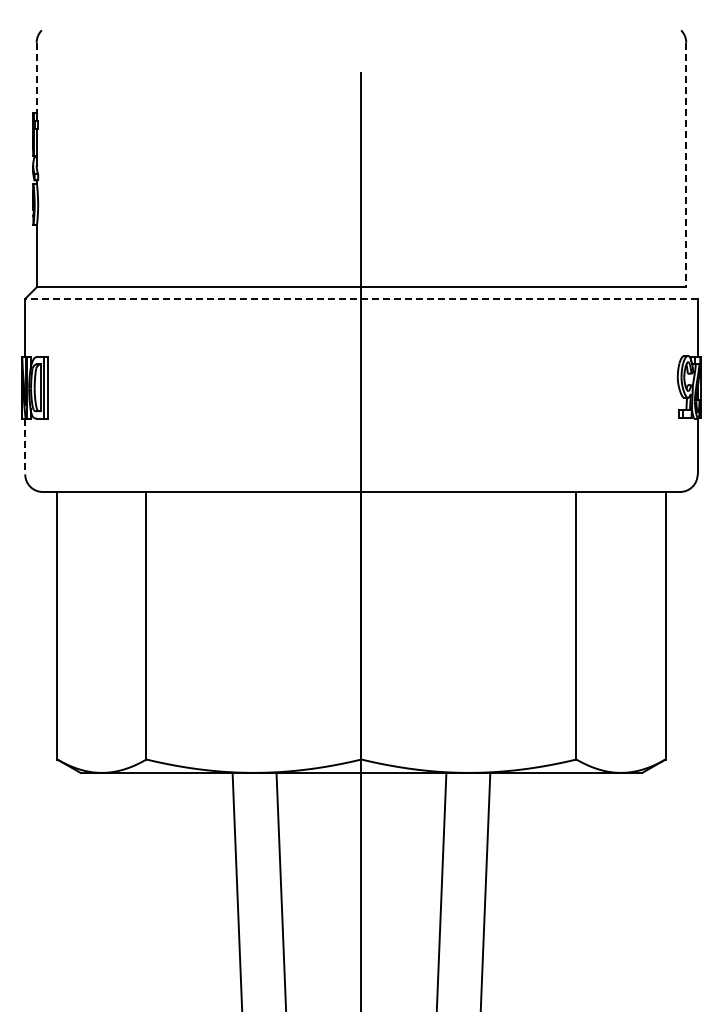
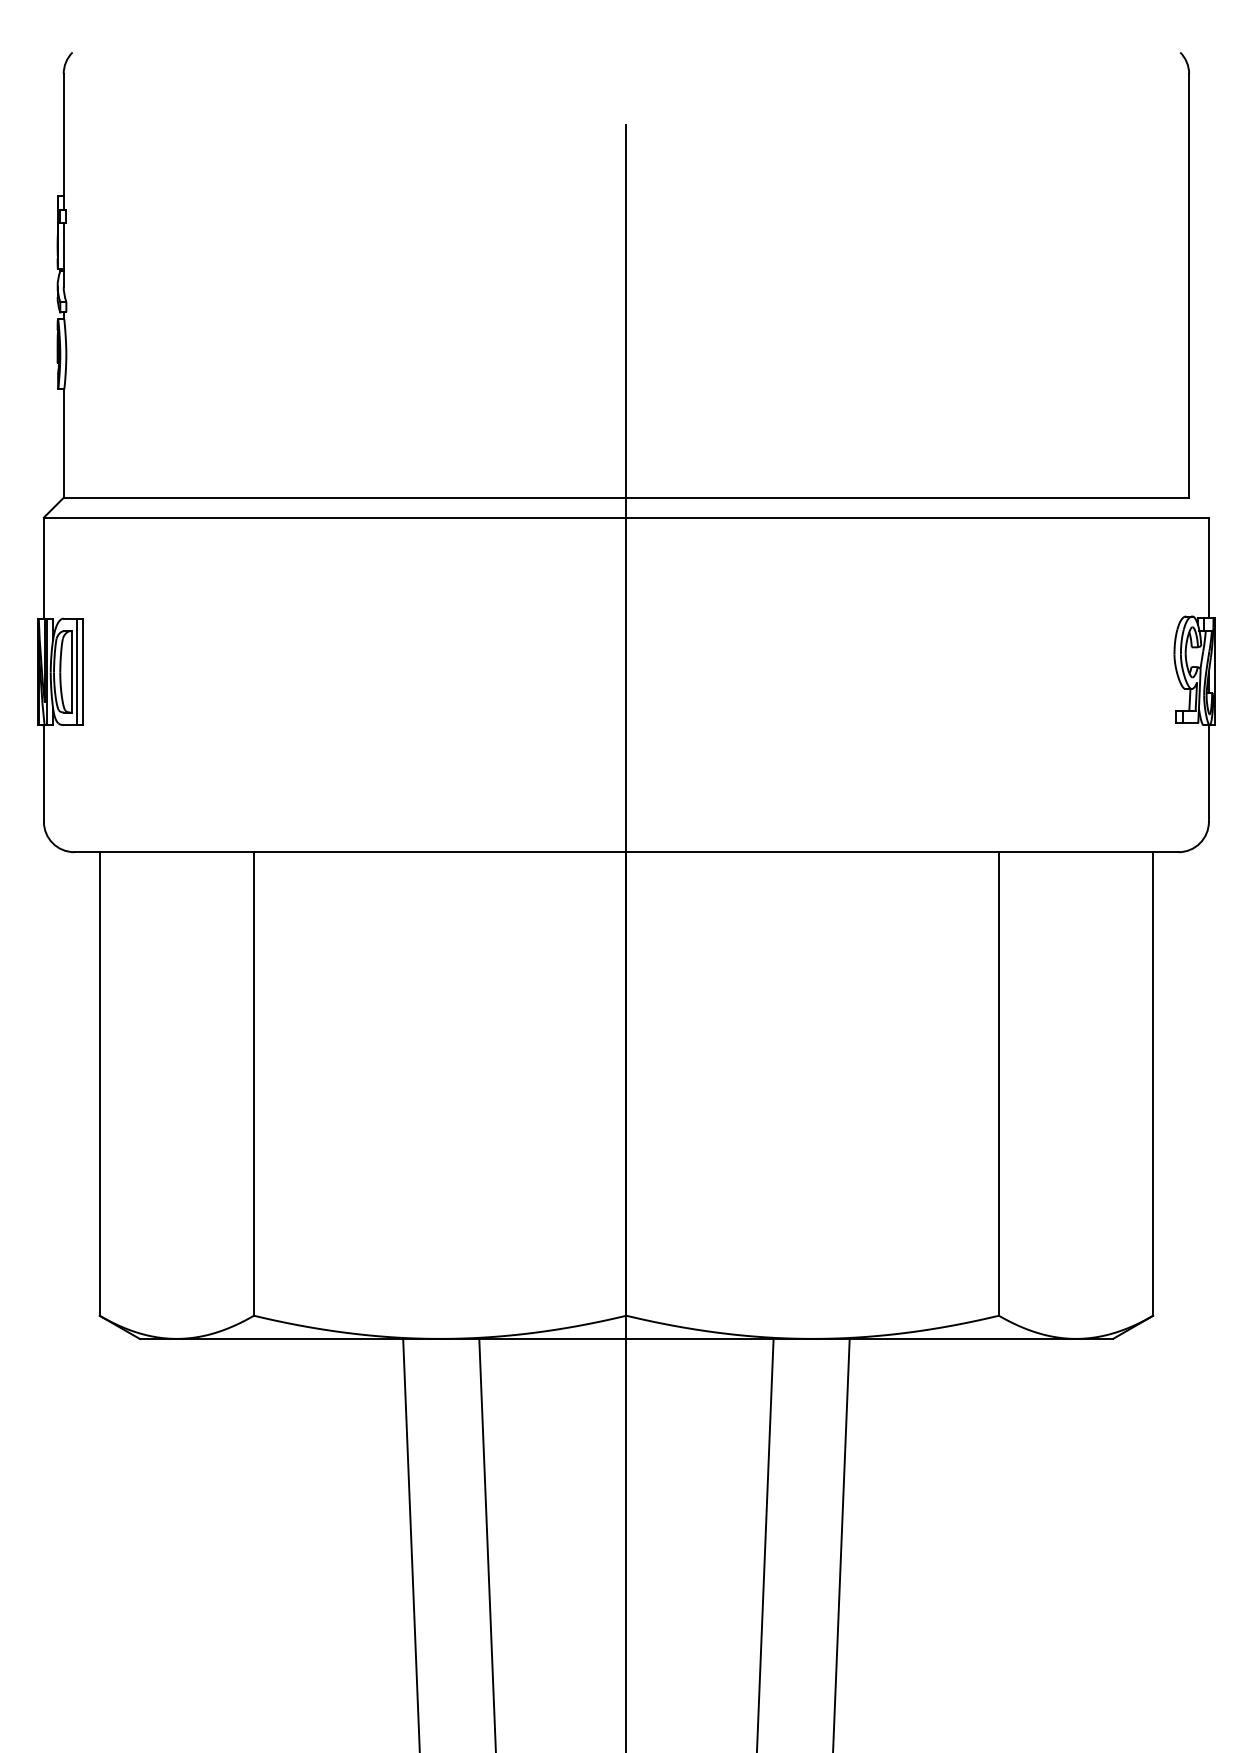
line: (36, 78) -> (63, 135), dashed -> solid
line: (686, 165) -> (1189, 286), dashed -> solid
line: (360, 298) -> (624, 517), dashed -> solid
line: (25, 446) -> (44, 773), dashed -> solid

